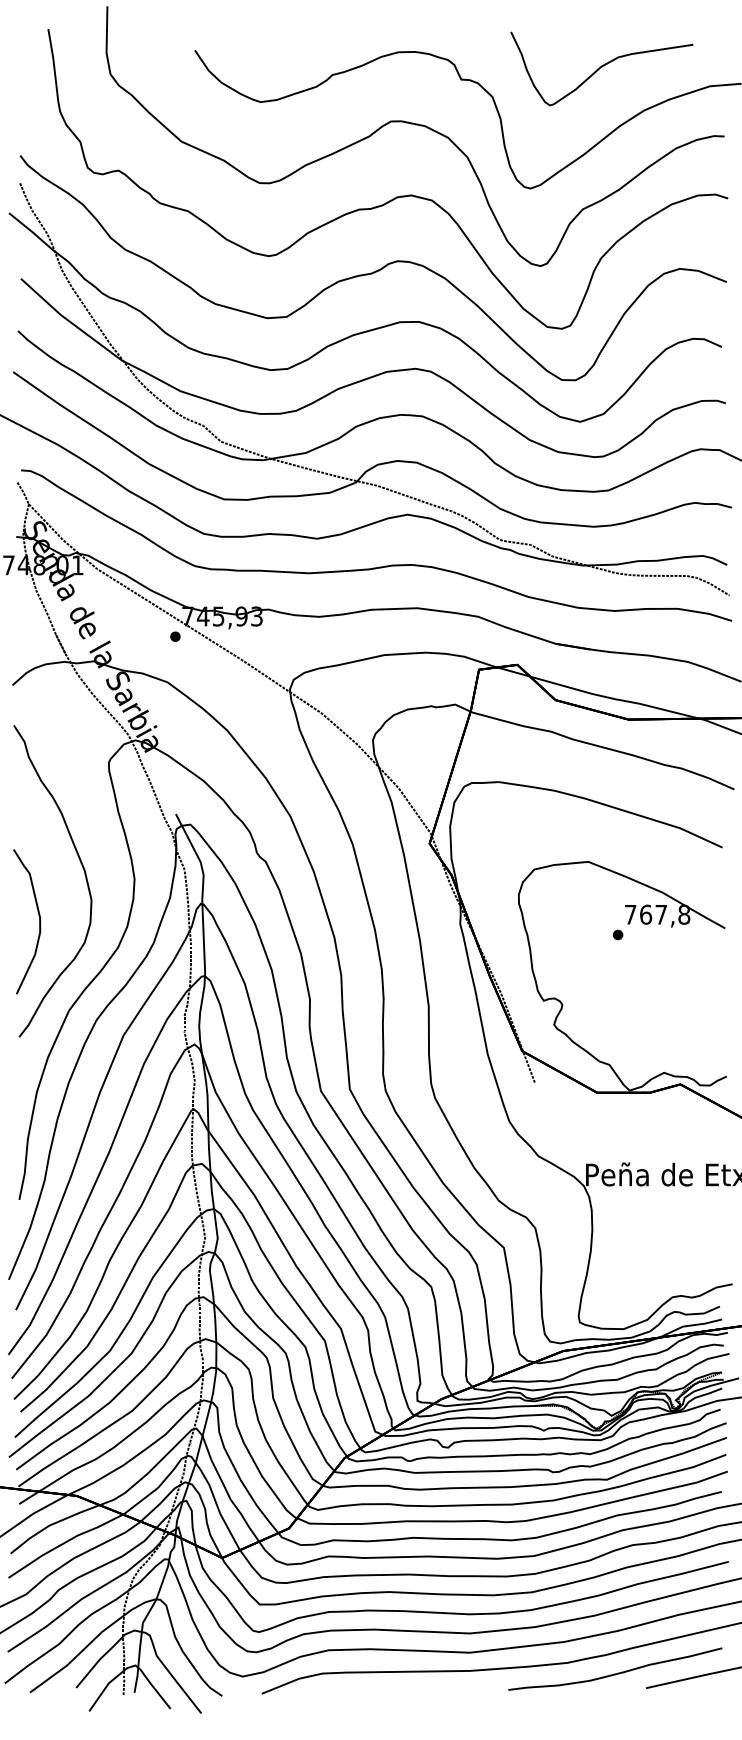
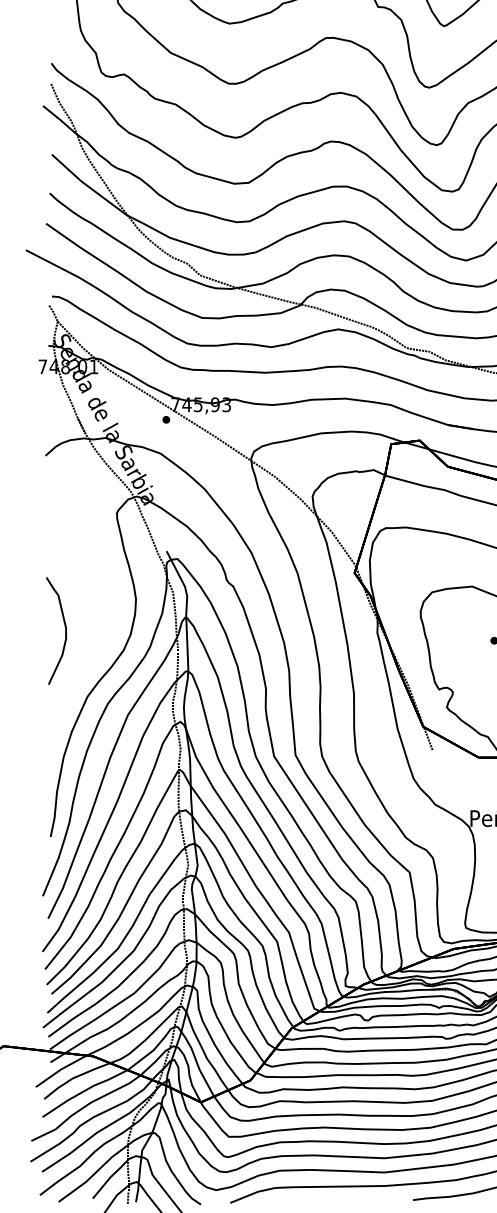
curve: (84, 875) -> (98, 596), removed

